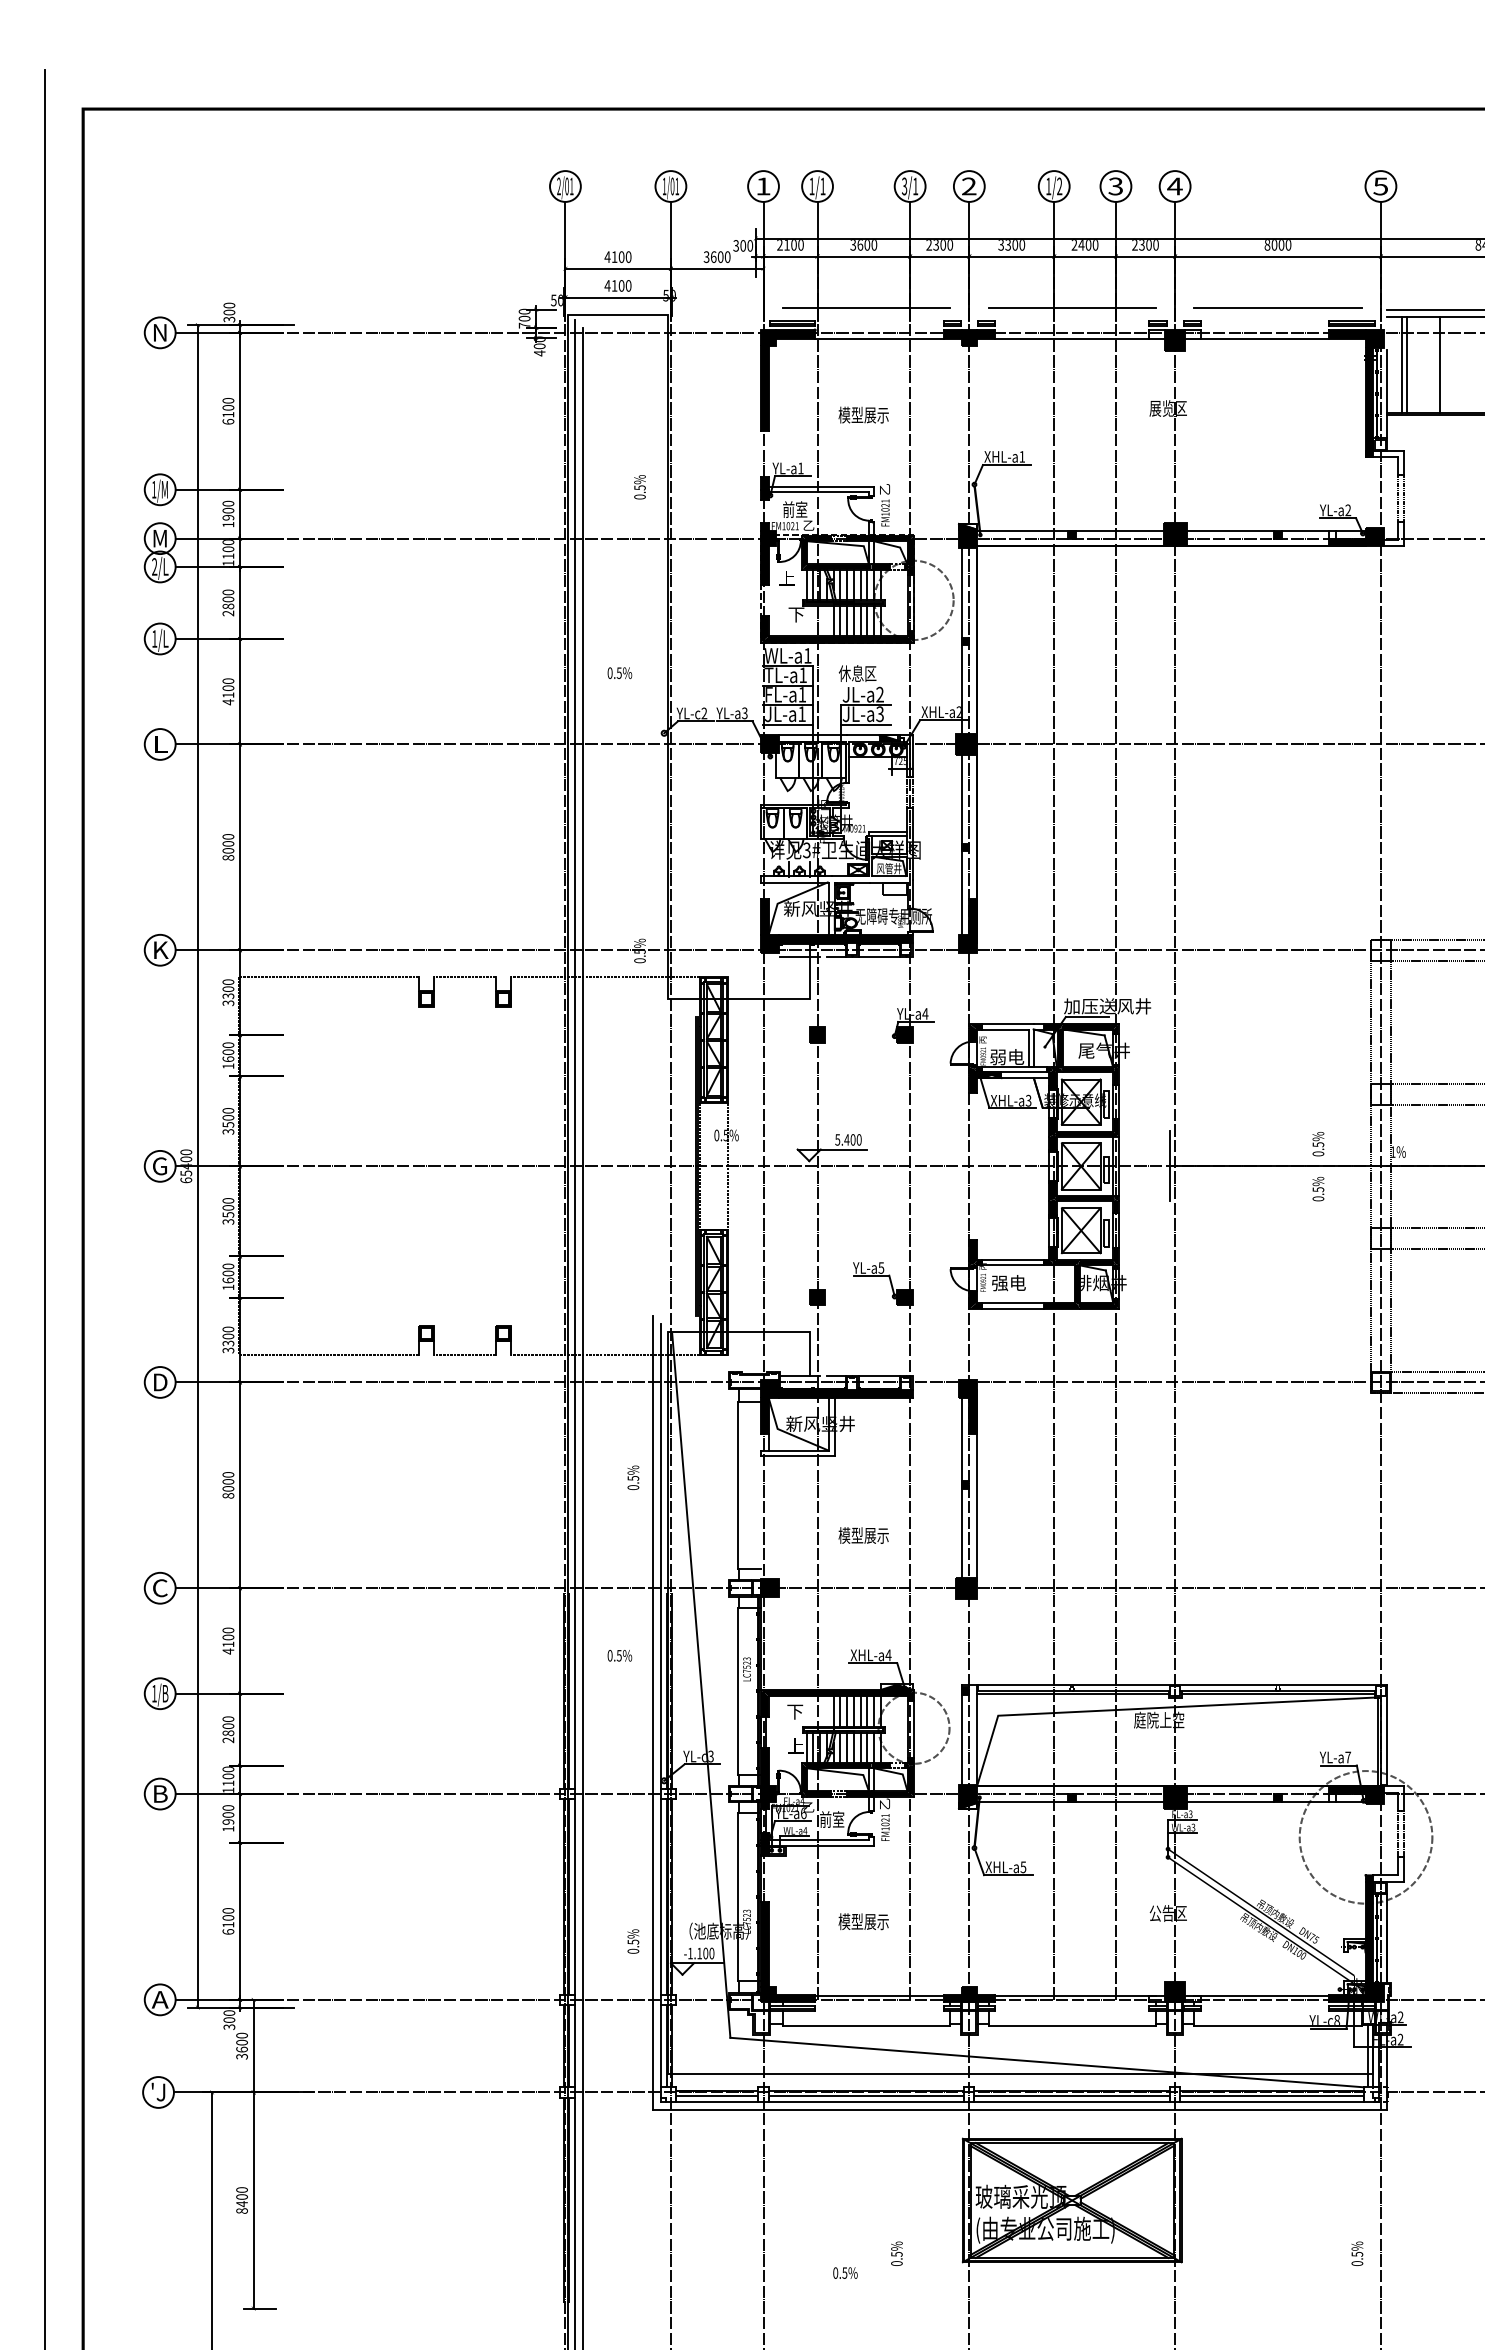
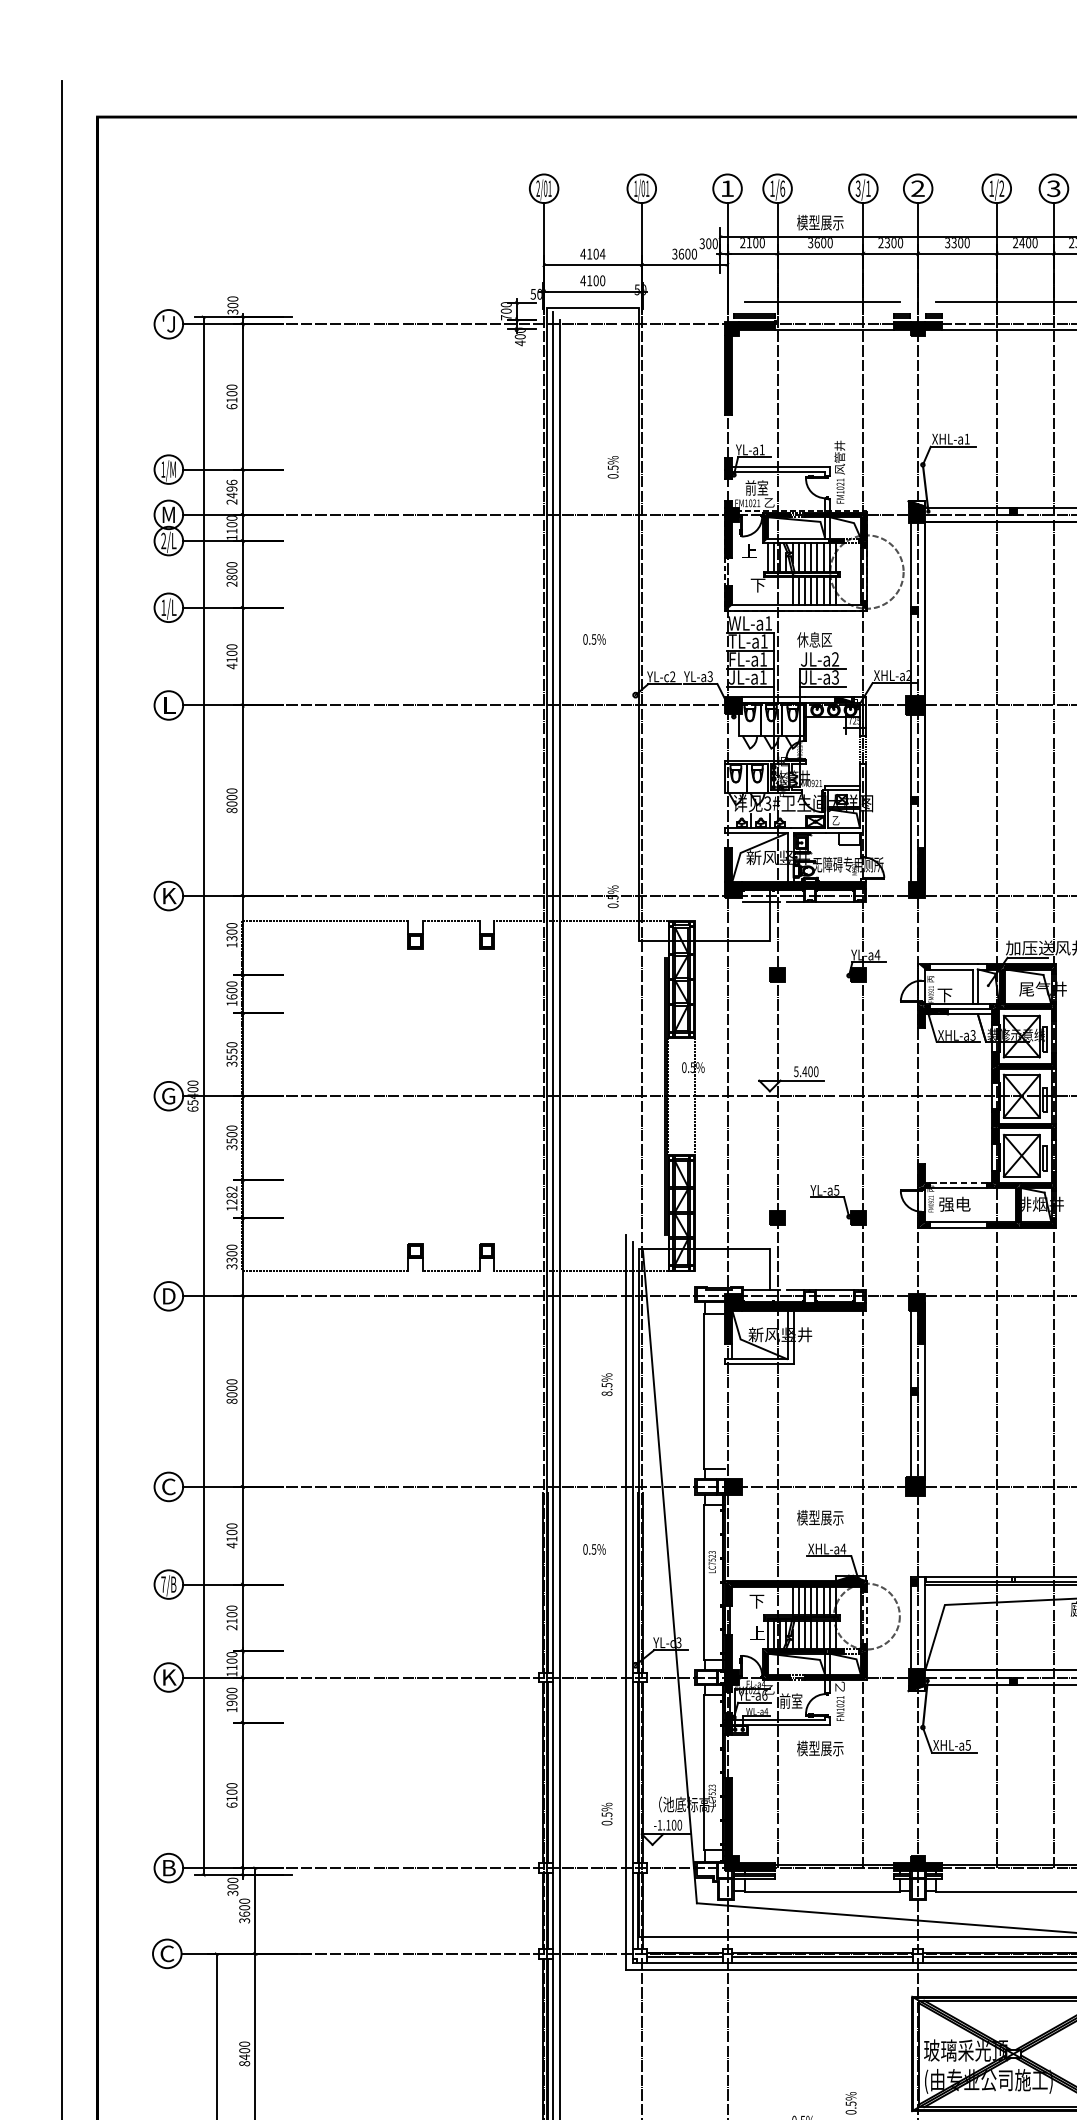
text: (822, 186) -> (782, 188), 1/1 -> 1/6
text: (628, 257) -> (602, 254), 4100 -> 4104
text: (159, 332) -> (168, 323), N -> 'J
text: (863, 414) -> (820, 222), moved
text: (884, 476) -> (839, 457), 乙 -> 风管井
text: (228, 513) -> (232, 491), 1900 -> 2496
fill: (836, 566) -> (795, 540), removed
fill: (837, 639) -> (796, 608), removed
text: (888, 868) -> (843, 820), 风管井 -> 乙
text: (228, 1003) -> (232, 945), 3300 -> 1300
fill: (973, 1032) -> (922, 972), removed
text: (1007, 1057) -> (953, 995), 弱电 -> 下
text: (228, 1117) -> (232, 1050), 3500 -> 3550
line: (1013, 1260) -> (959, 1183), solid -> dashed
text: (228, 1273) -> (232, 1195), 1600 -> 1282
text: (633, 1487) -> (607, 1393), 0.5% -> 8.5%
text: (863, 1535) -> (820, 1517), moved
text: (154, 1693) -> (163, 1584), 1/B -> 7/B
line: (914, 1729) -> (867, 1617), solid -> dashed
text: (228, 1733) -> (232, 1621), 2800 -> 2100
text: (162, 1793) -> (170, 1677), B -> K
text: (863, 1921) -> (820, 1748), moved
text: (159, 1999) -> (168, 1867), A -> B
text: (158, 2091) -> (167, 1952), 'J -> C

